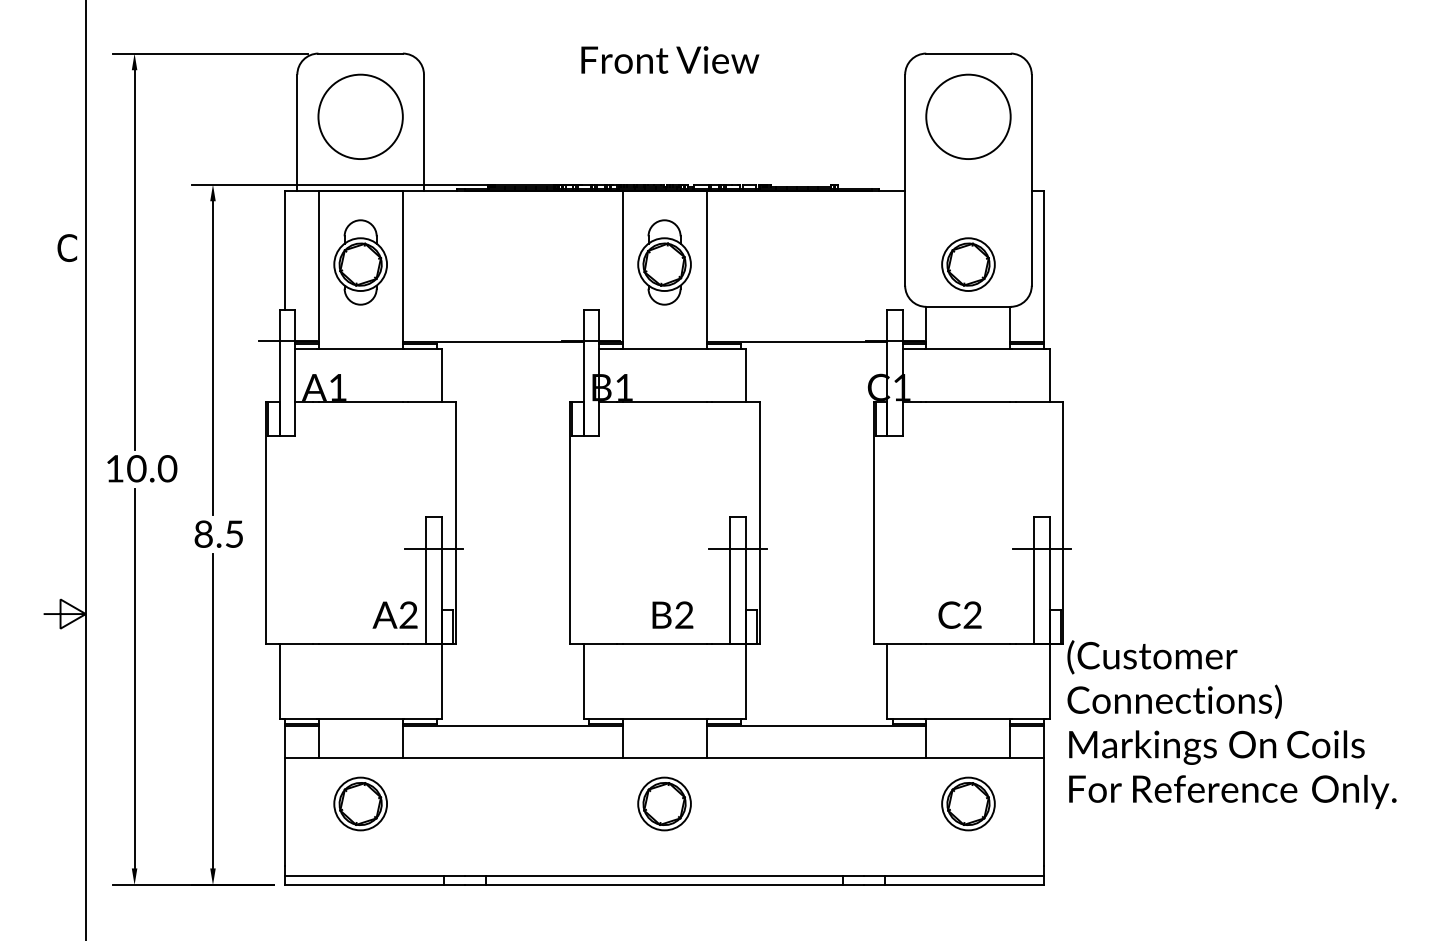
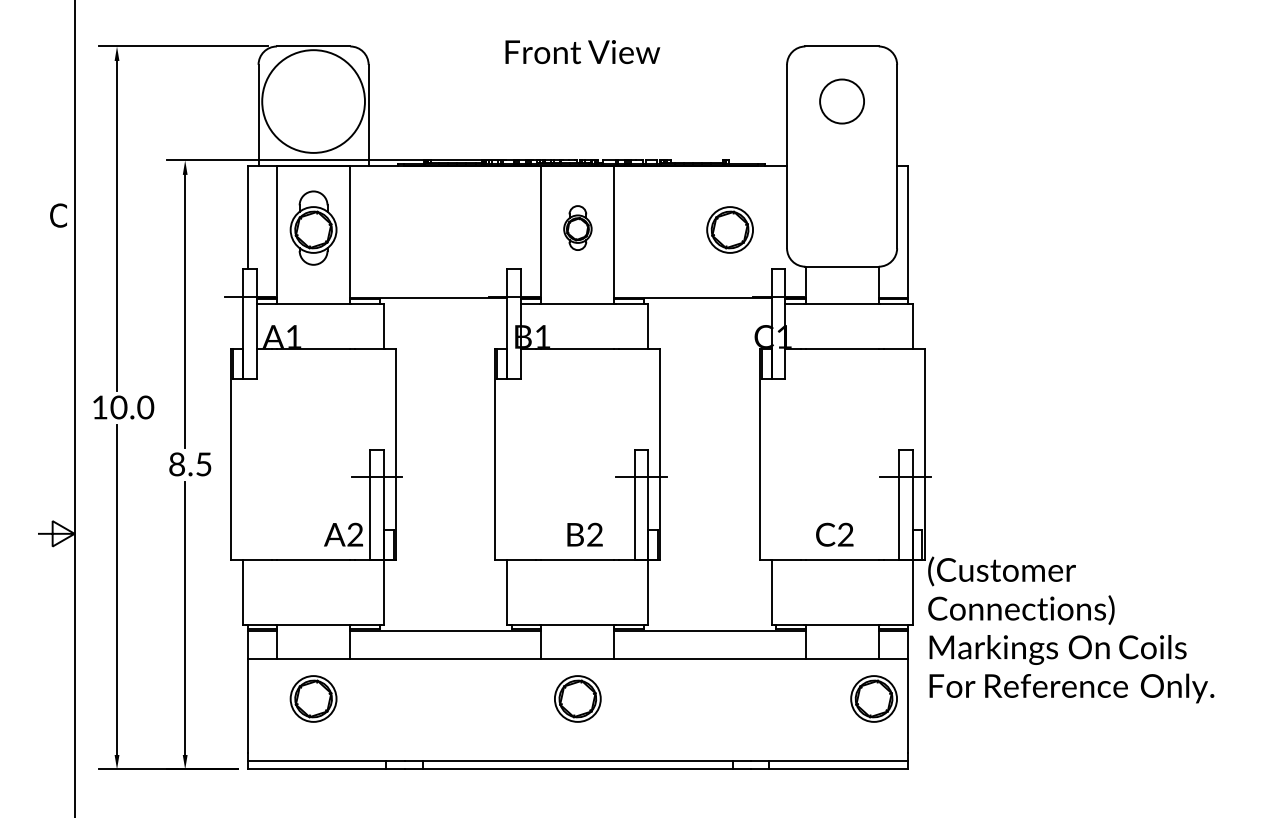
circle: (360, 116) -> (313, 101), size x1.4
circle: (967, 116) -> (841, 101), size x0.6
part: (664, 261) -> (577, 227), size x0.6
part: (967, 264) -> (729, 229), moved
part: (967, 803) -> (873, 698), moved

